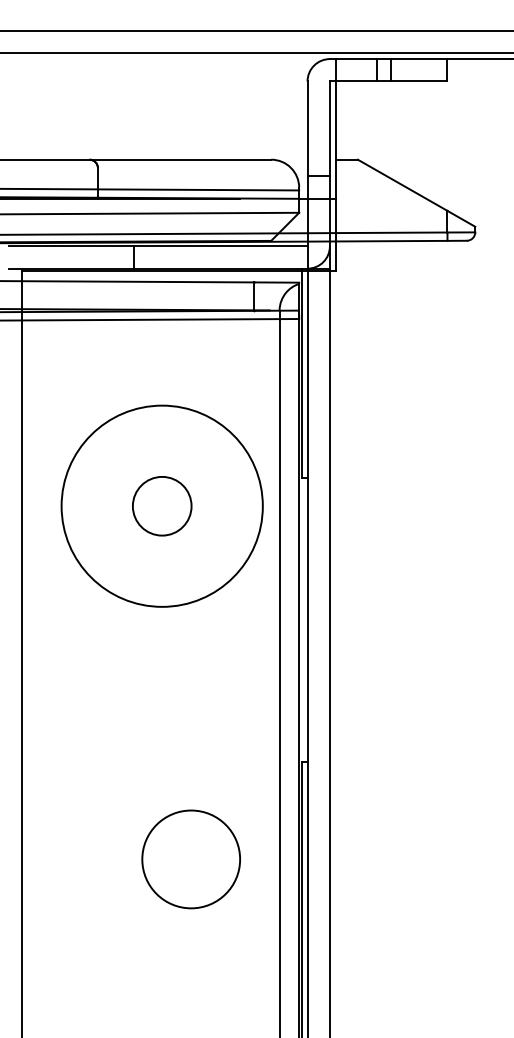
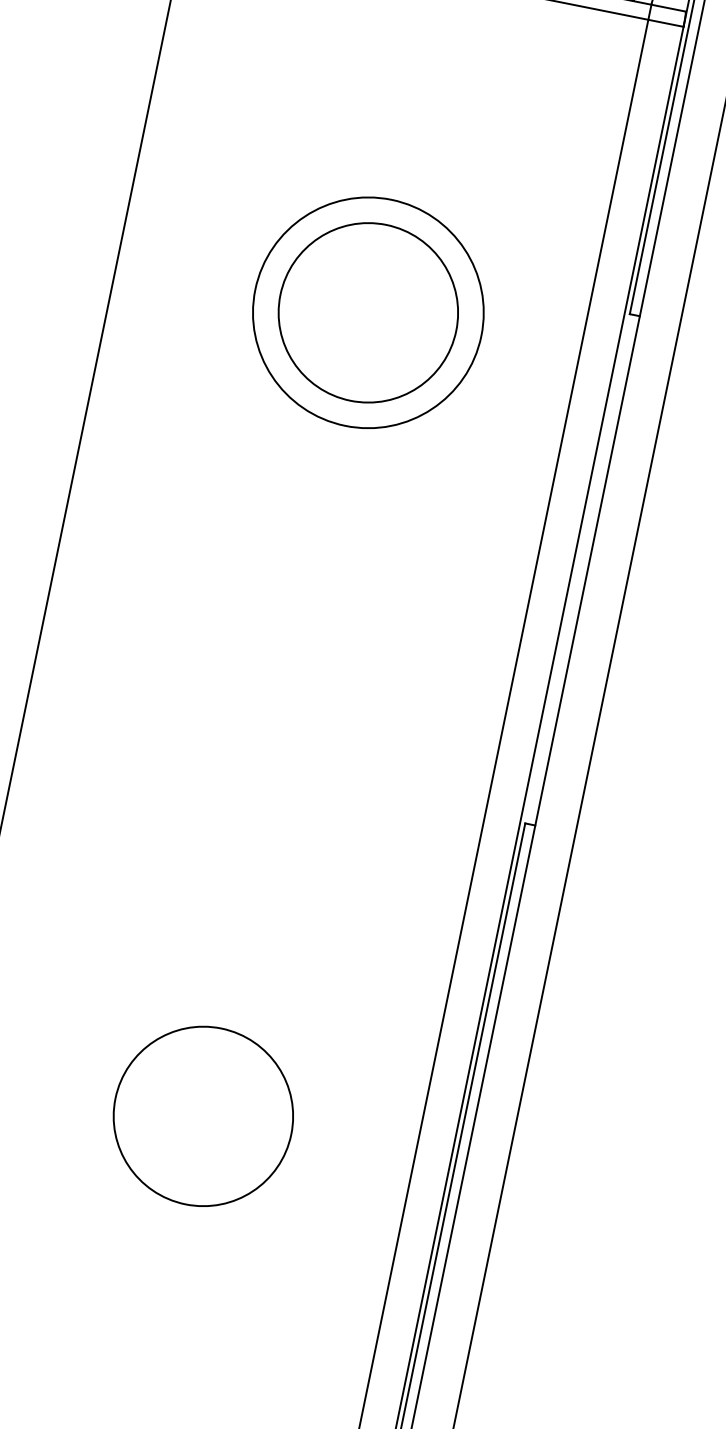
circle: (162, 506) -> (368, 313), size x0.62
circle: (162, 506) -> (368, 313), size x1.67
circle: (190, 859) -> (202, 1116), moved

